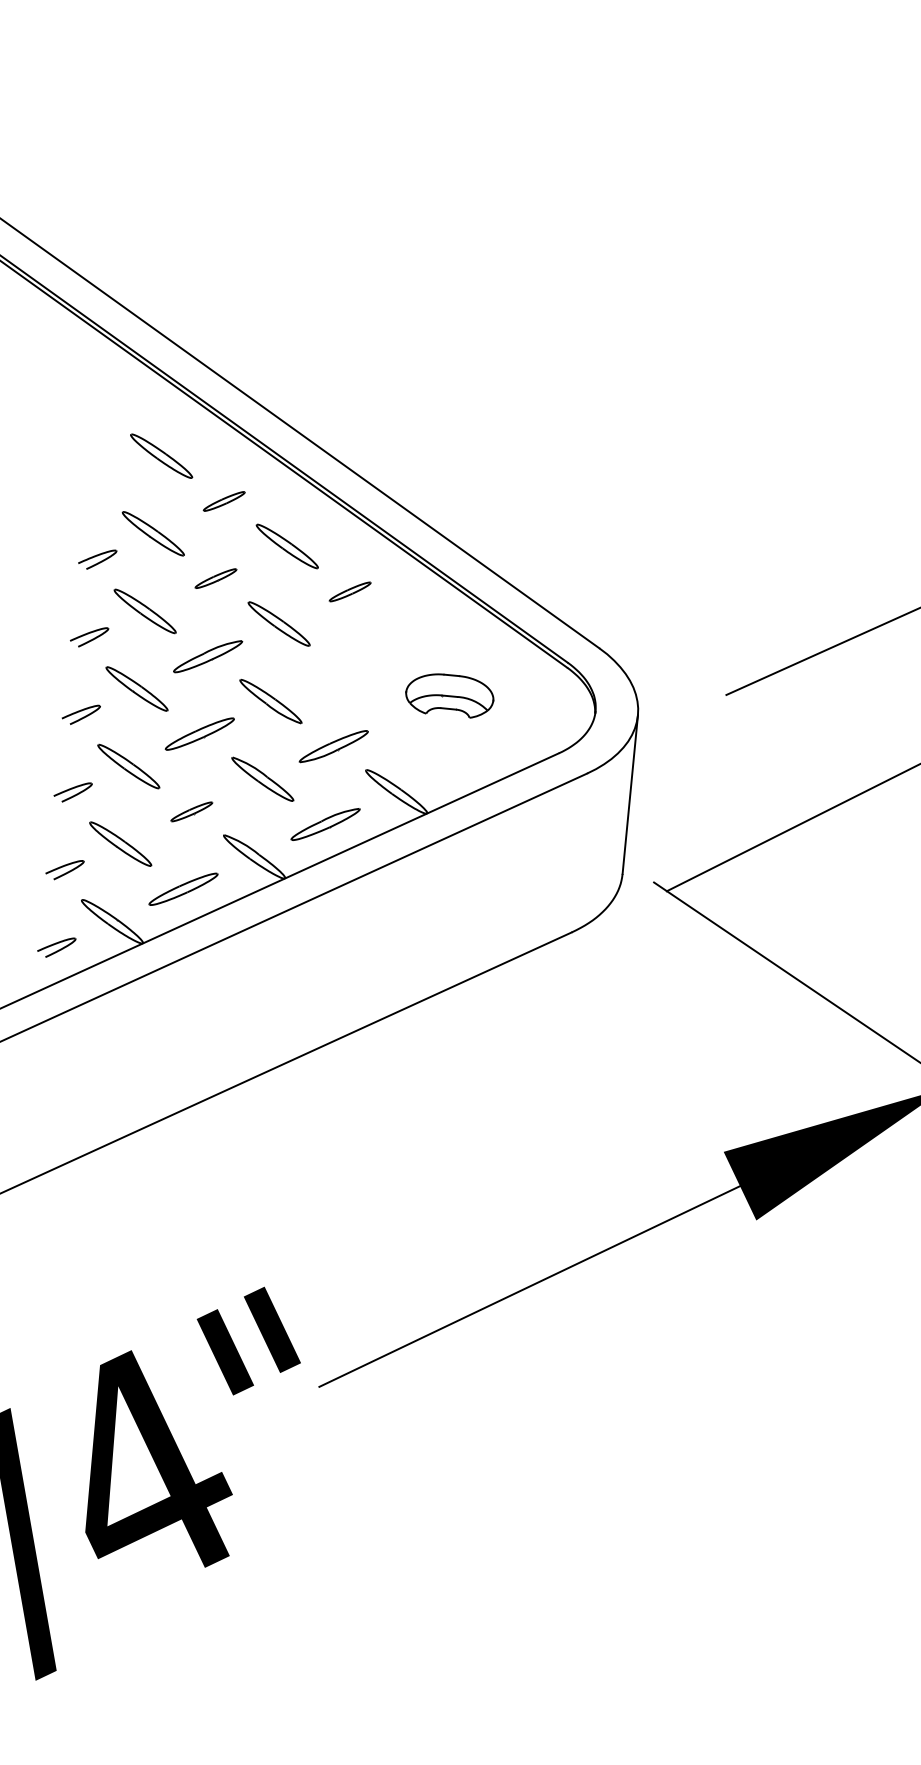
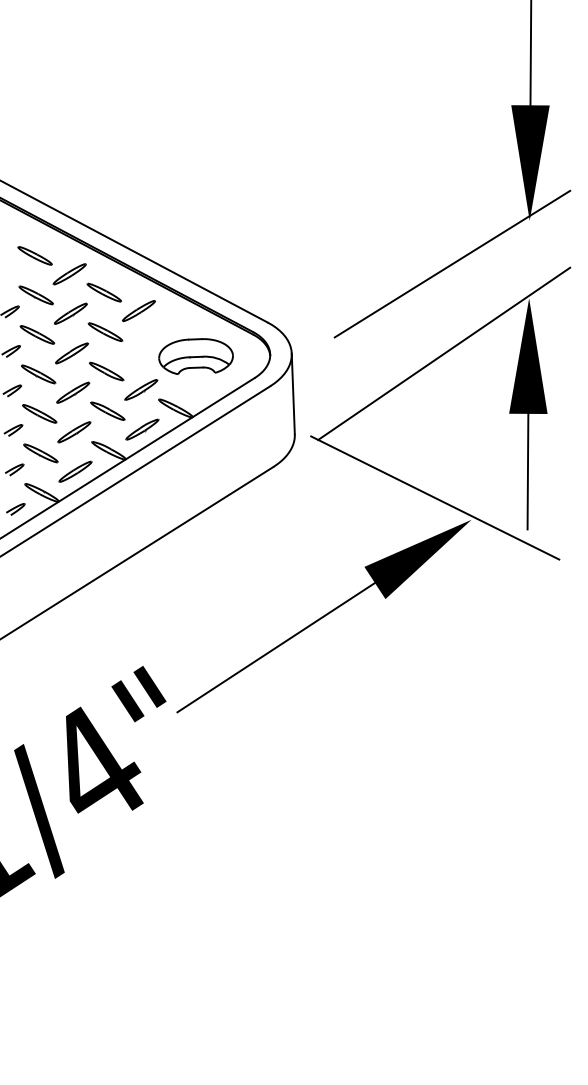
part: (223, 501) -> (69, 274), size x1.67
part: (215, 578) -> (70, 313), size x1.67
part: (349, 592) -> (138, 311), size x1.67
part: (448, 695) -> (195, 356), size x1.67
part: (191, 812) -> (74, 432), size x1.67

